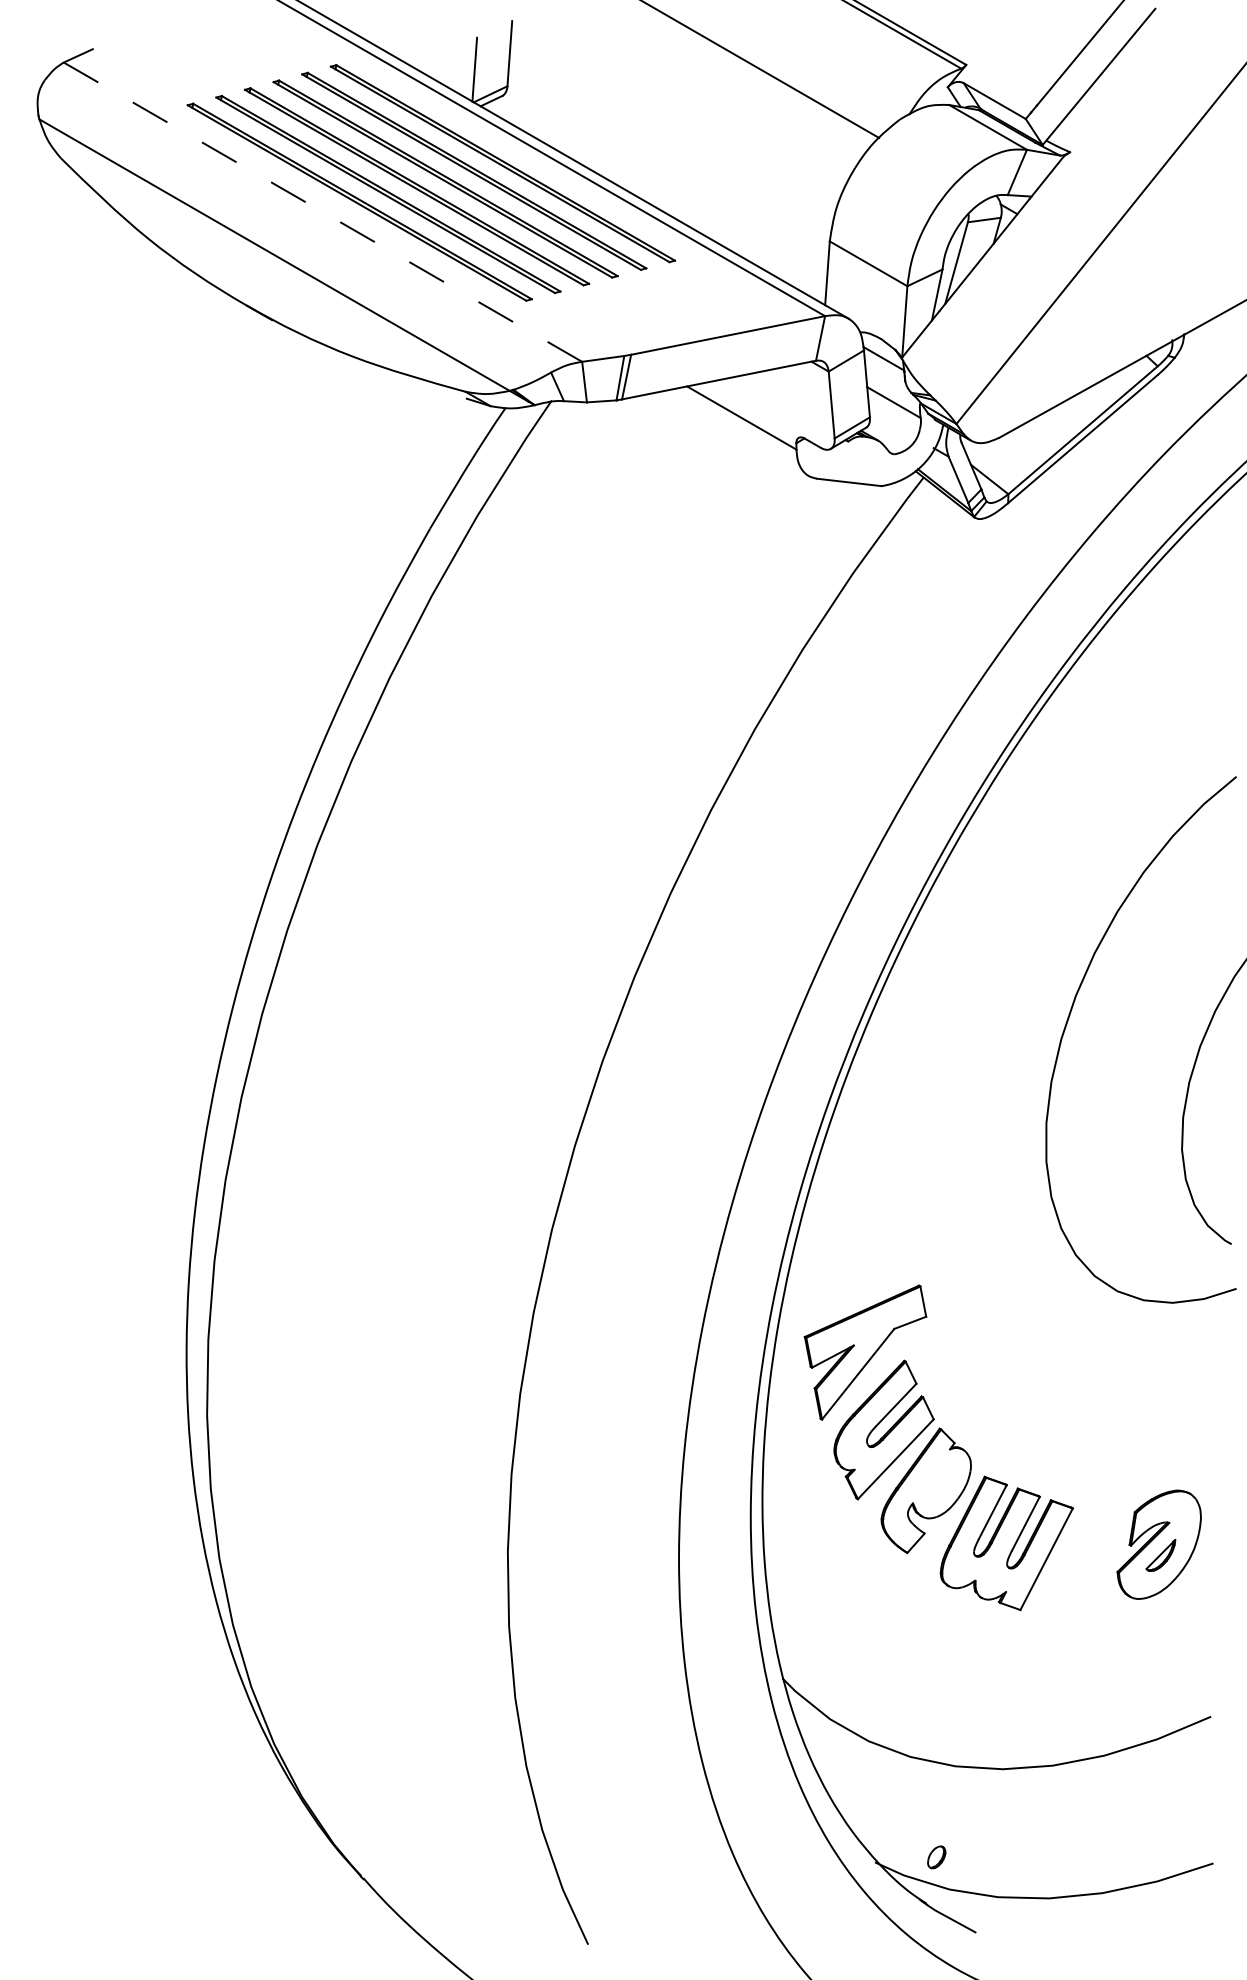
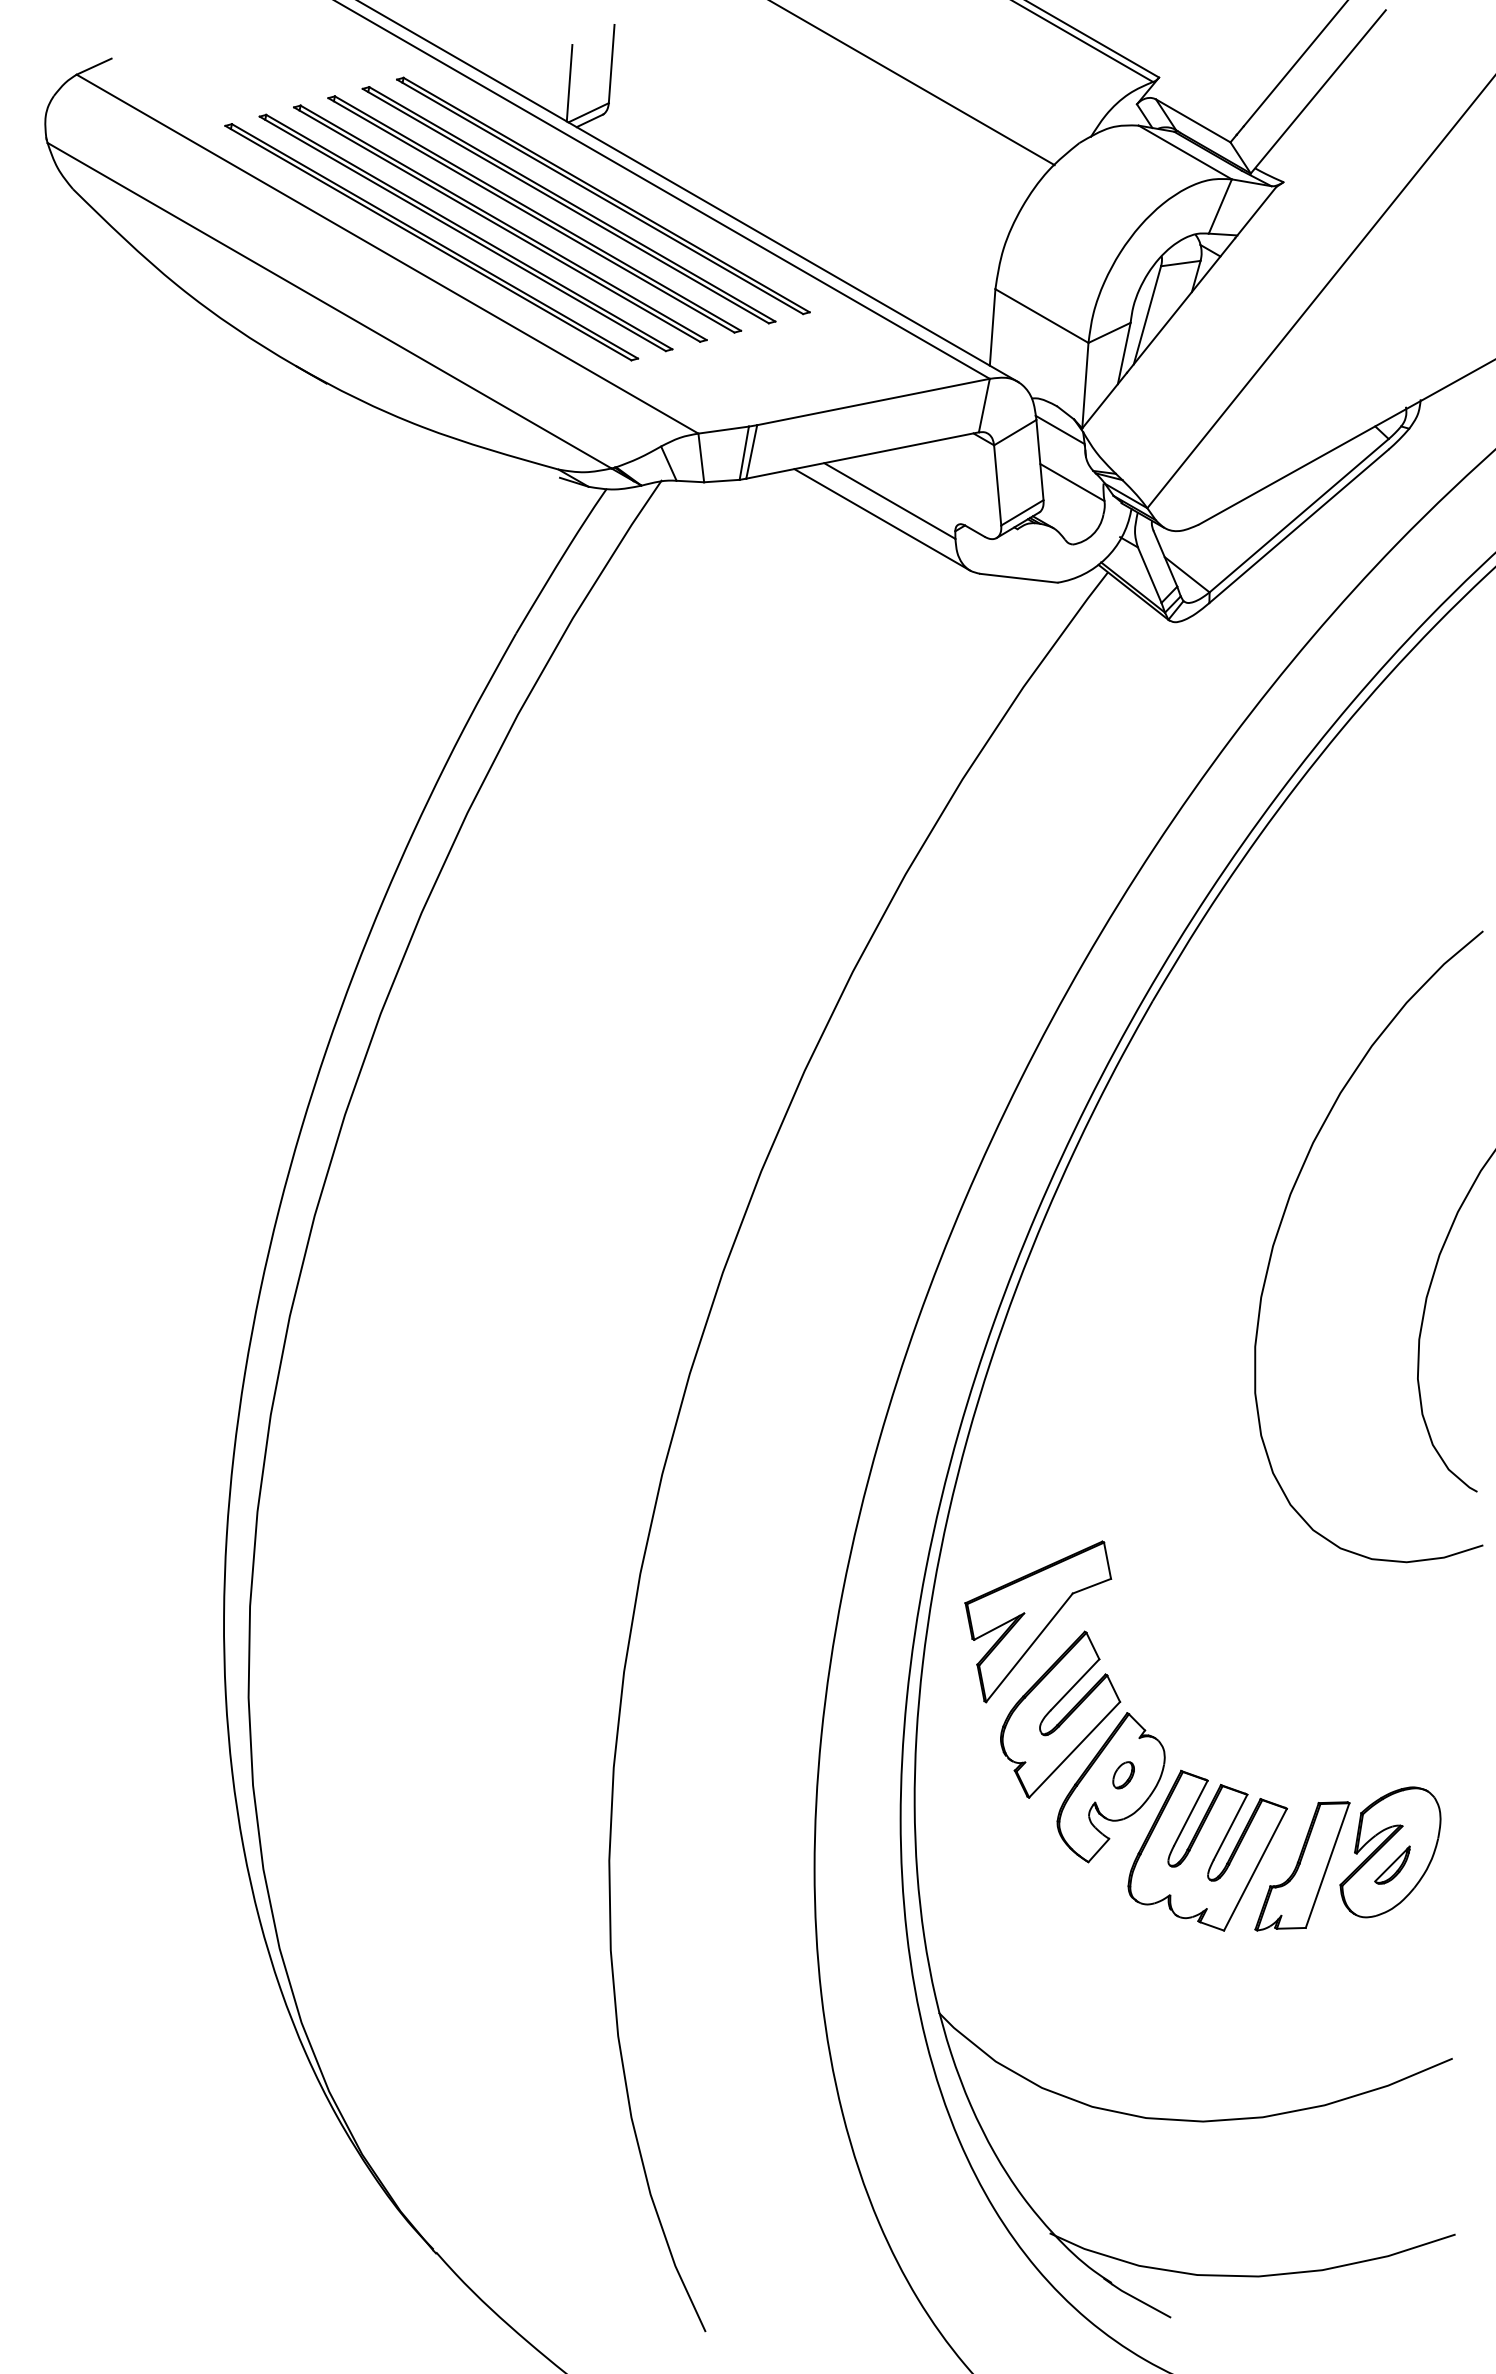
line: (322, 212) -> (387, 254), dashed -> solid
line: (735, 433) -> (882, 519), added
part: (1085, 1556) -> (1302, 1866), added
part: (936, 1857) -> (1123, 1775), moved

